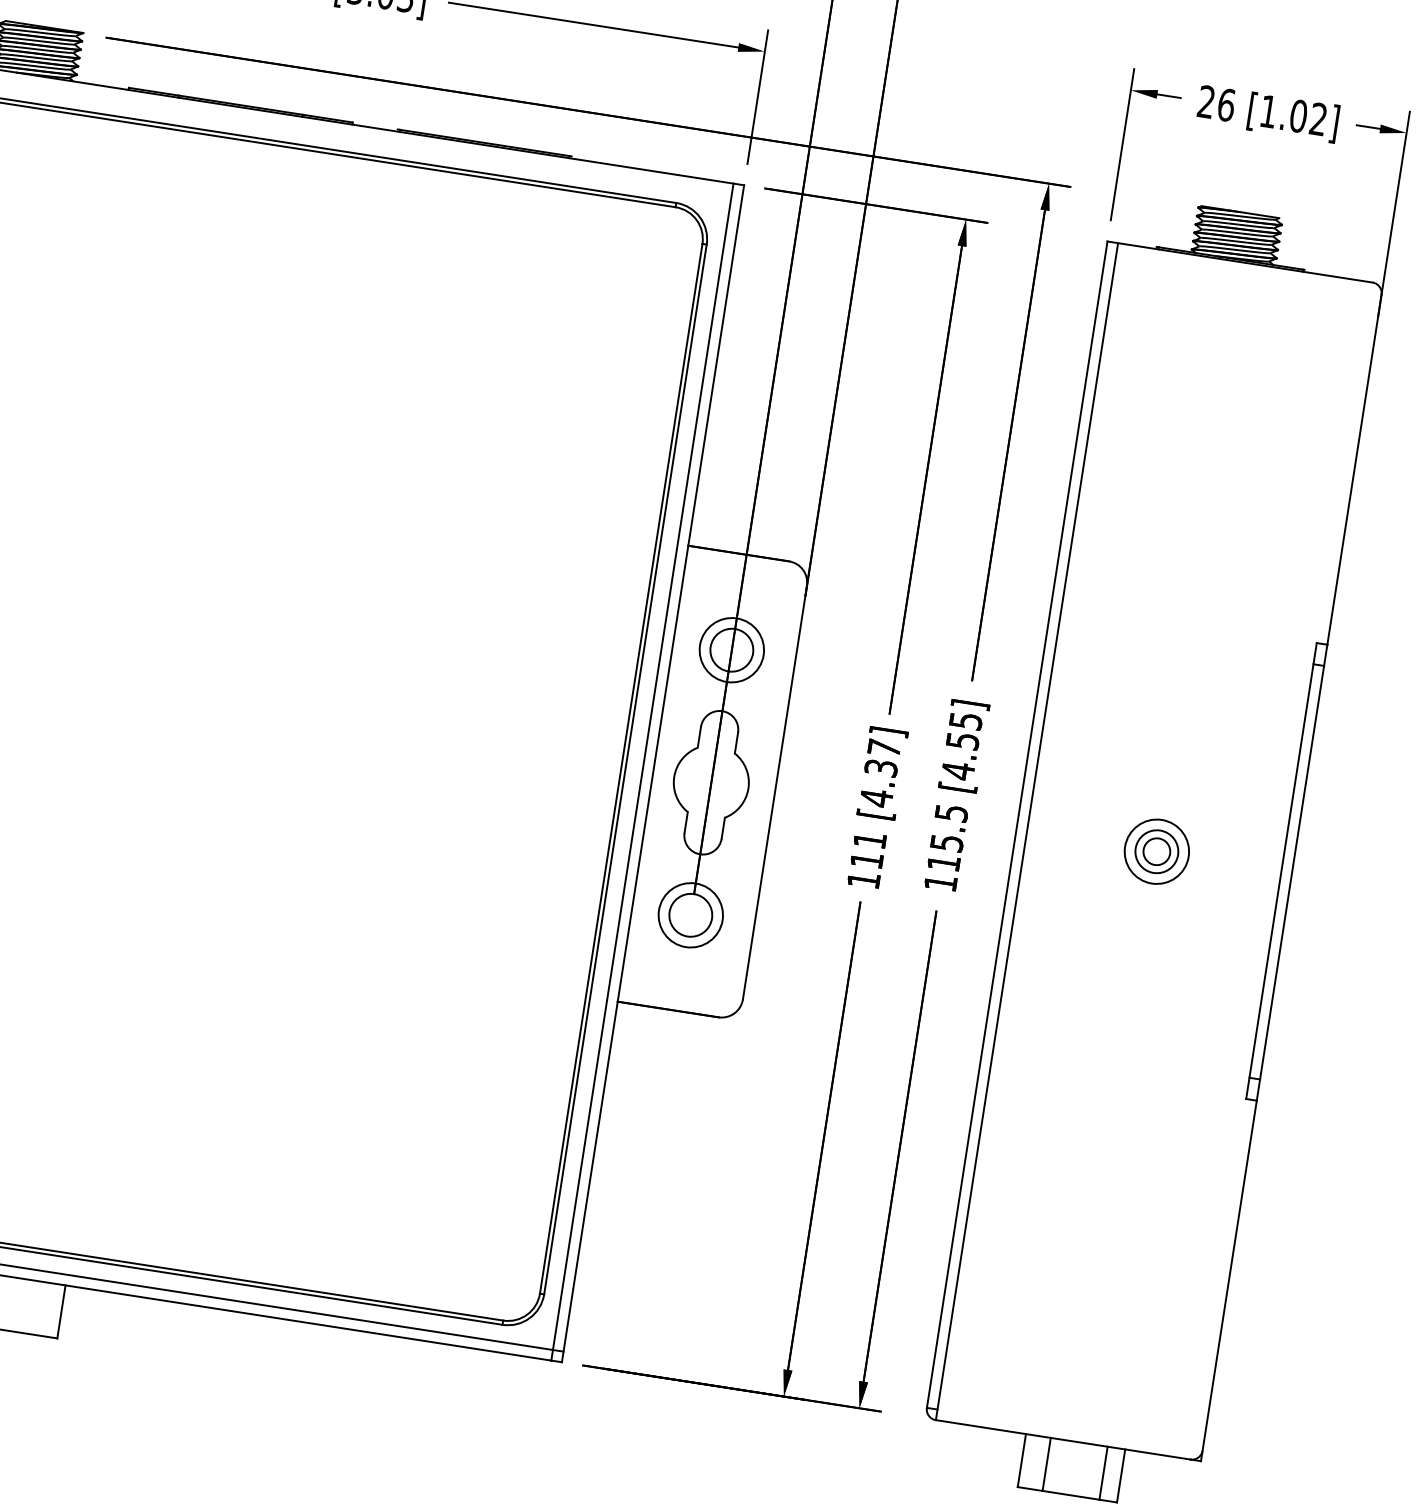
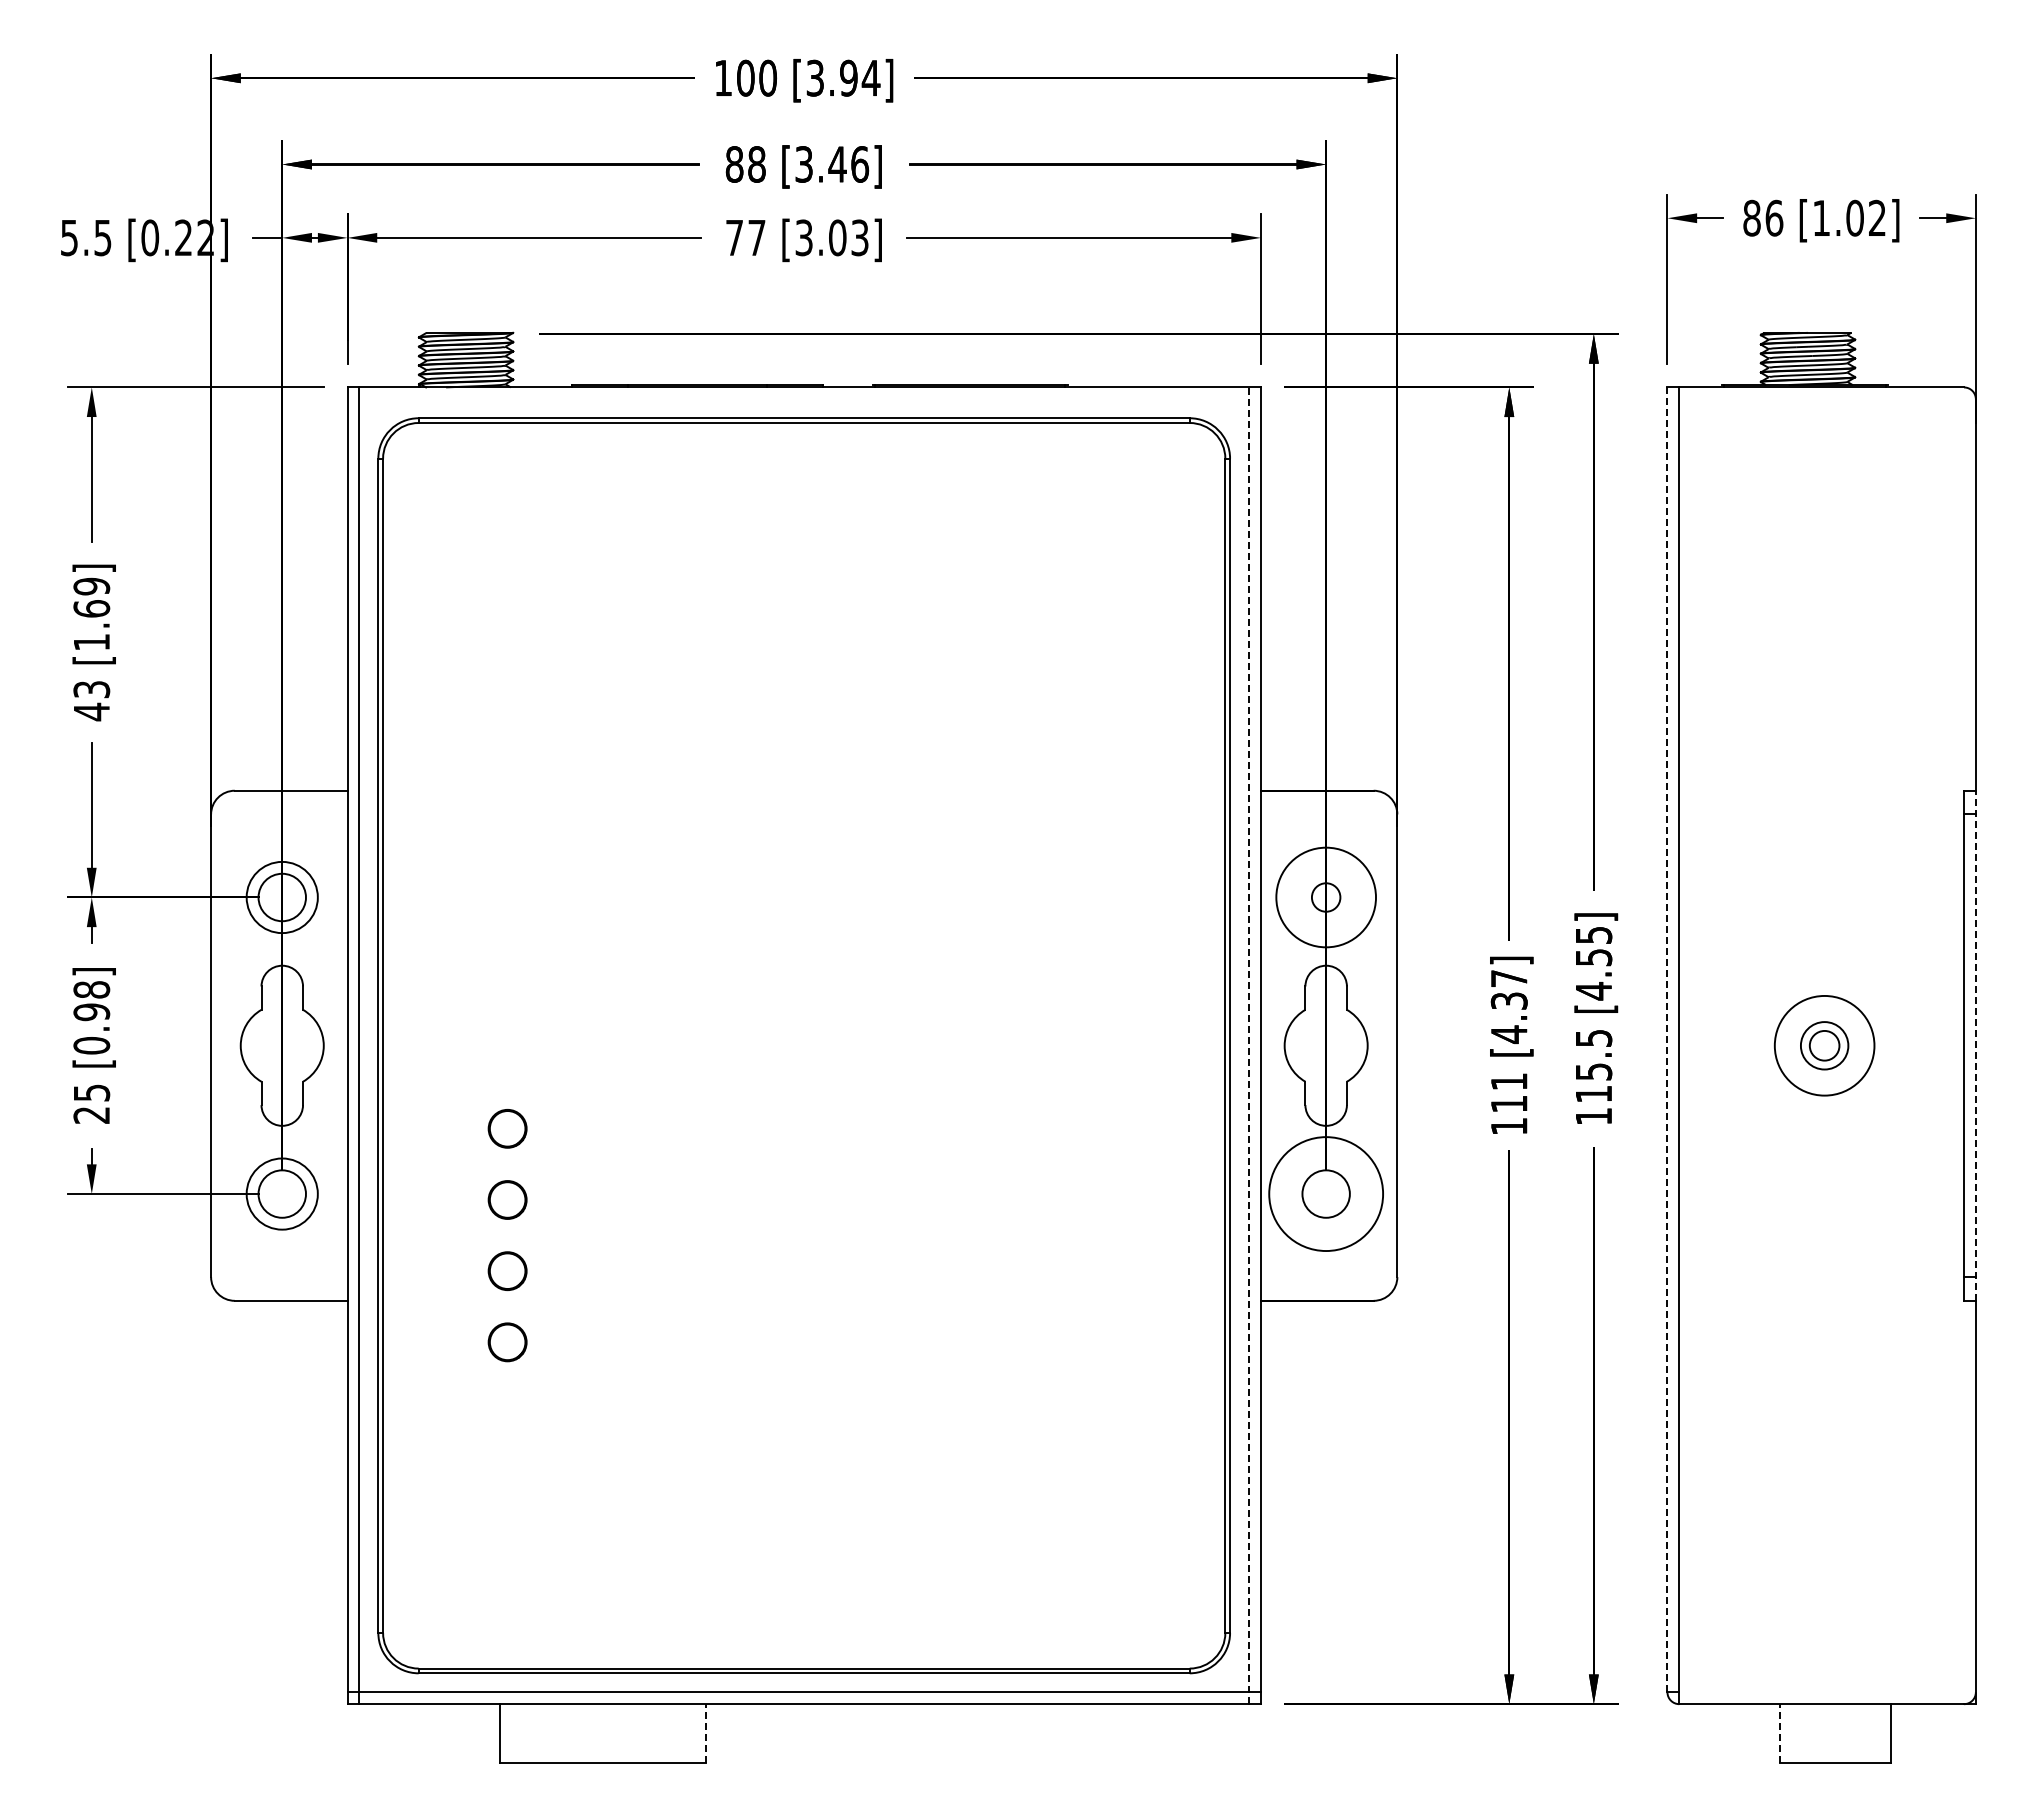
text: (1206, 101) -> (1751, 217), 26 -> 86
circle: (731, 650) -> (1325, 897), size x0.6
circle: (731, 650) -> (1325, 897), size x1.4
line: (642, 771) -> (1249, 1045), solid -> dashed
line: (1017, 824) -> (1667, 1039), solid -> dashed
circle: (1156, 851) -> (1824, 1045), size x1.4
line: (1291, 872) -> (1975, 1045), solid -> dashed
circle: (690, 914) -> (1325, 1193), size x1.6
line: (61, 1311) -> (705, 1733), solid -> dashed
line: (1022, 1460) -> (1780, 1733), solid -> dashed
line: (1046, 1464) -> (1807, 1733), removed
line: (1103, 1472) -> (1871, 1733), removed

